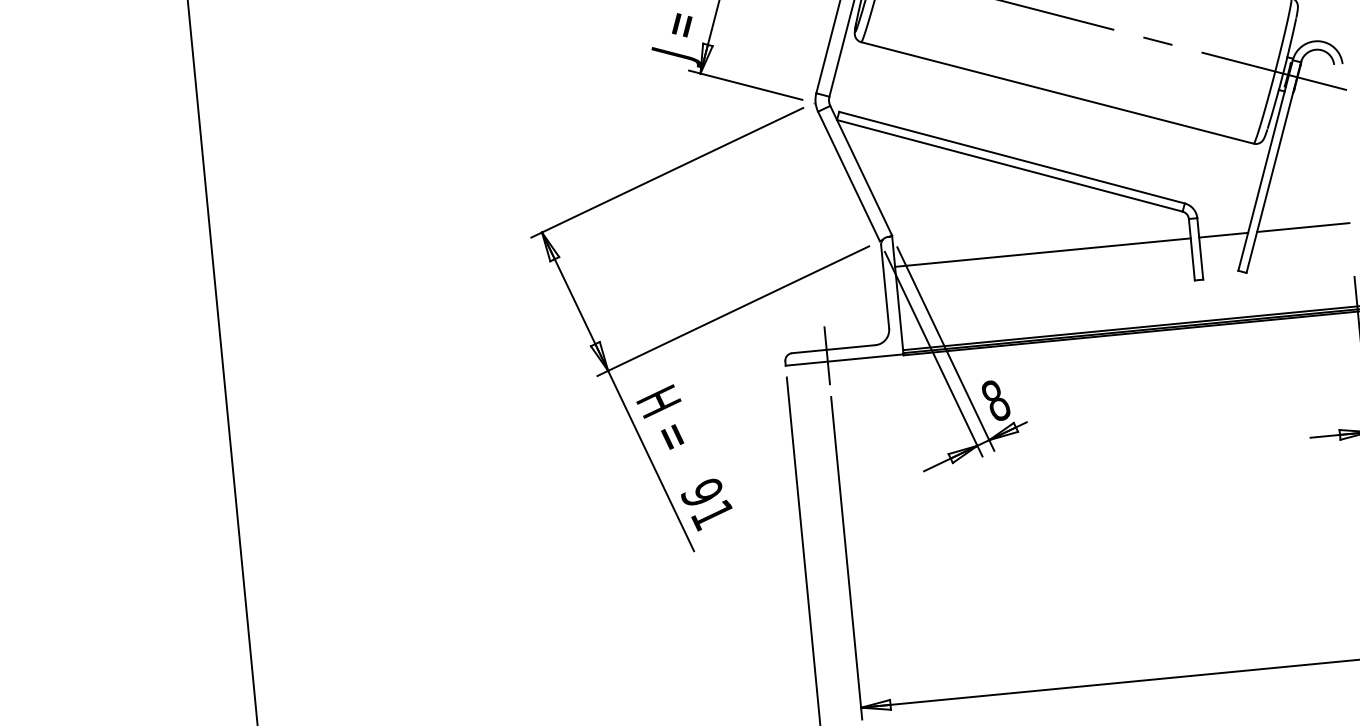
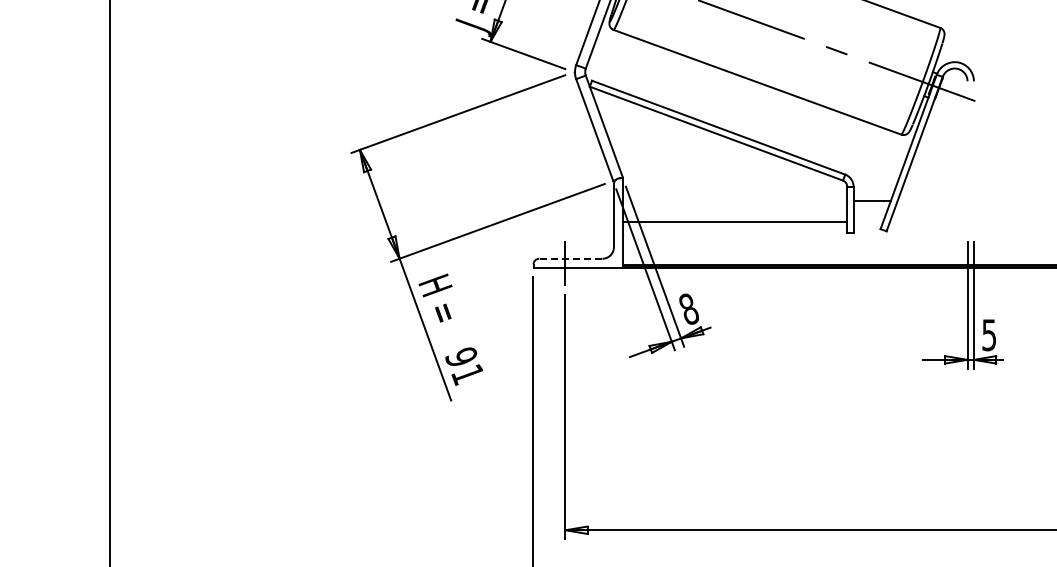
line: (1303, 227) -> (932, 201), removed
line: (1042, 252) -> (734, 222), moved
line: (833, 348) -> (570, 258), solid -> dashed

